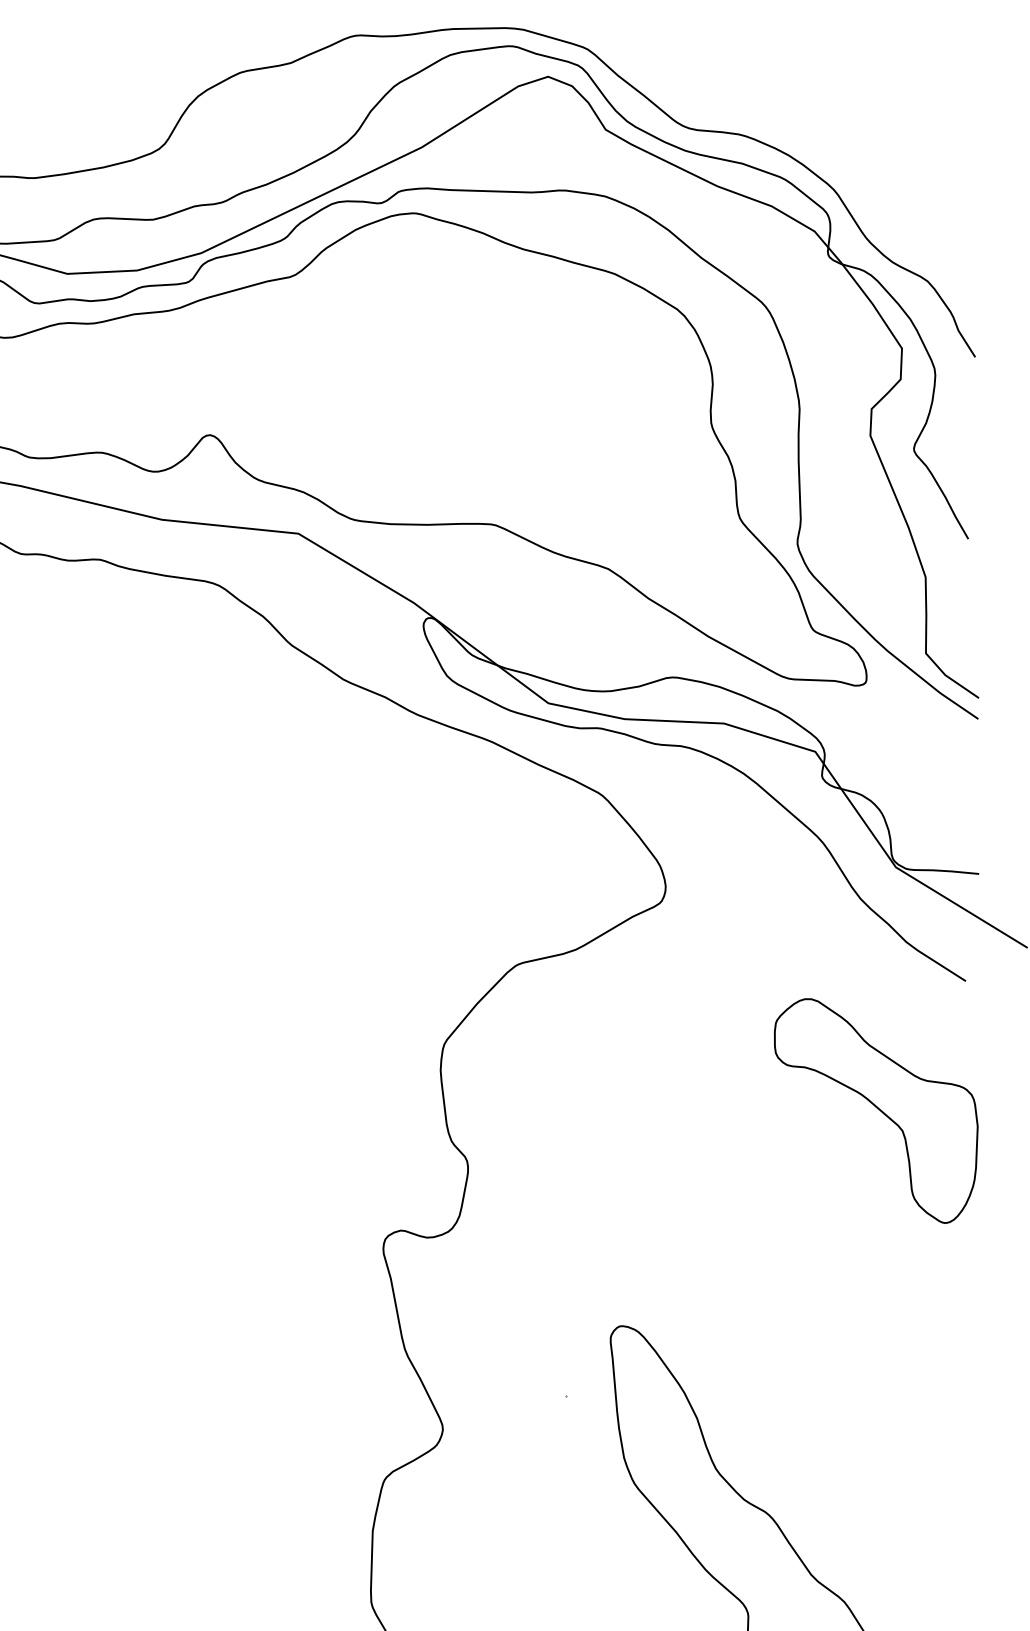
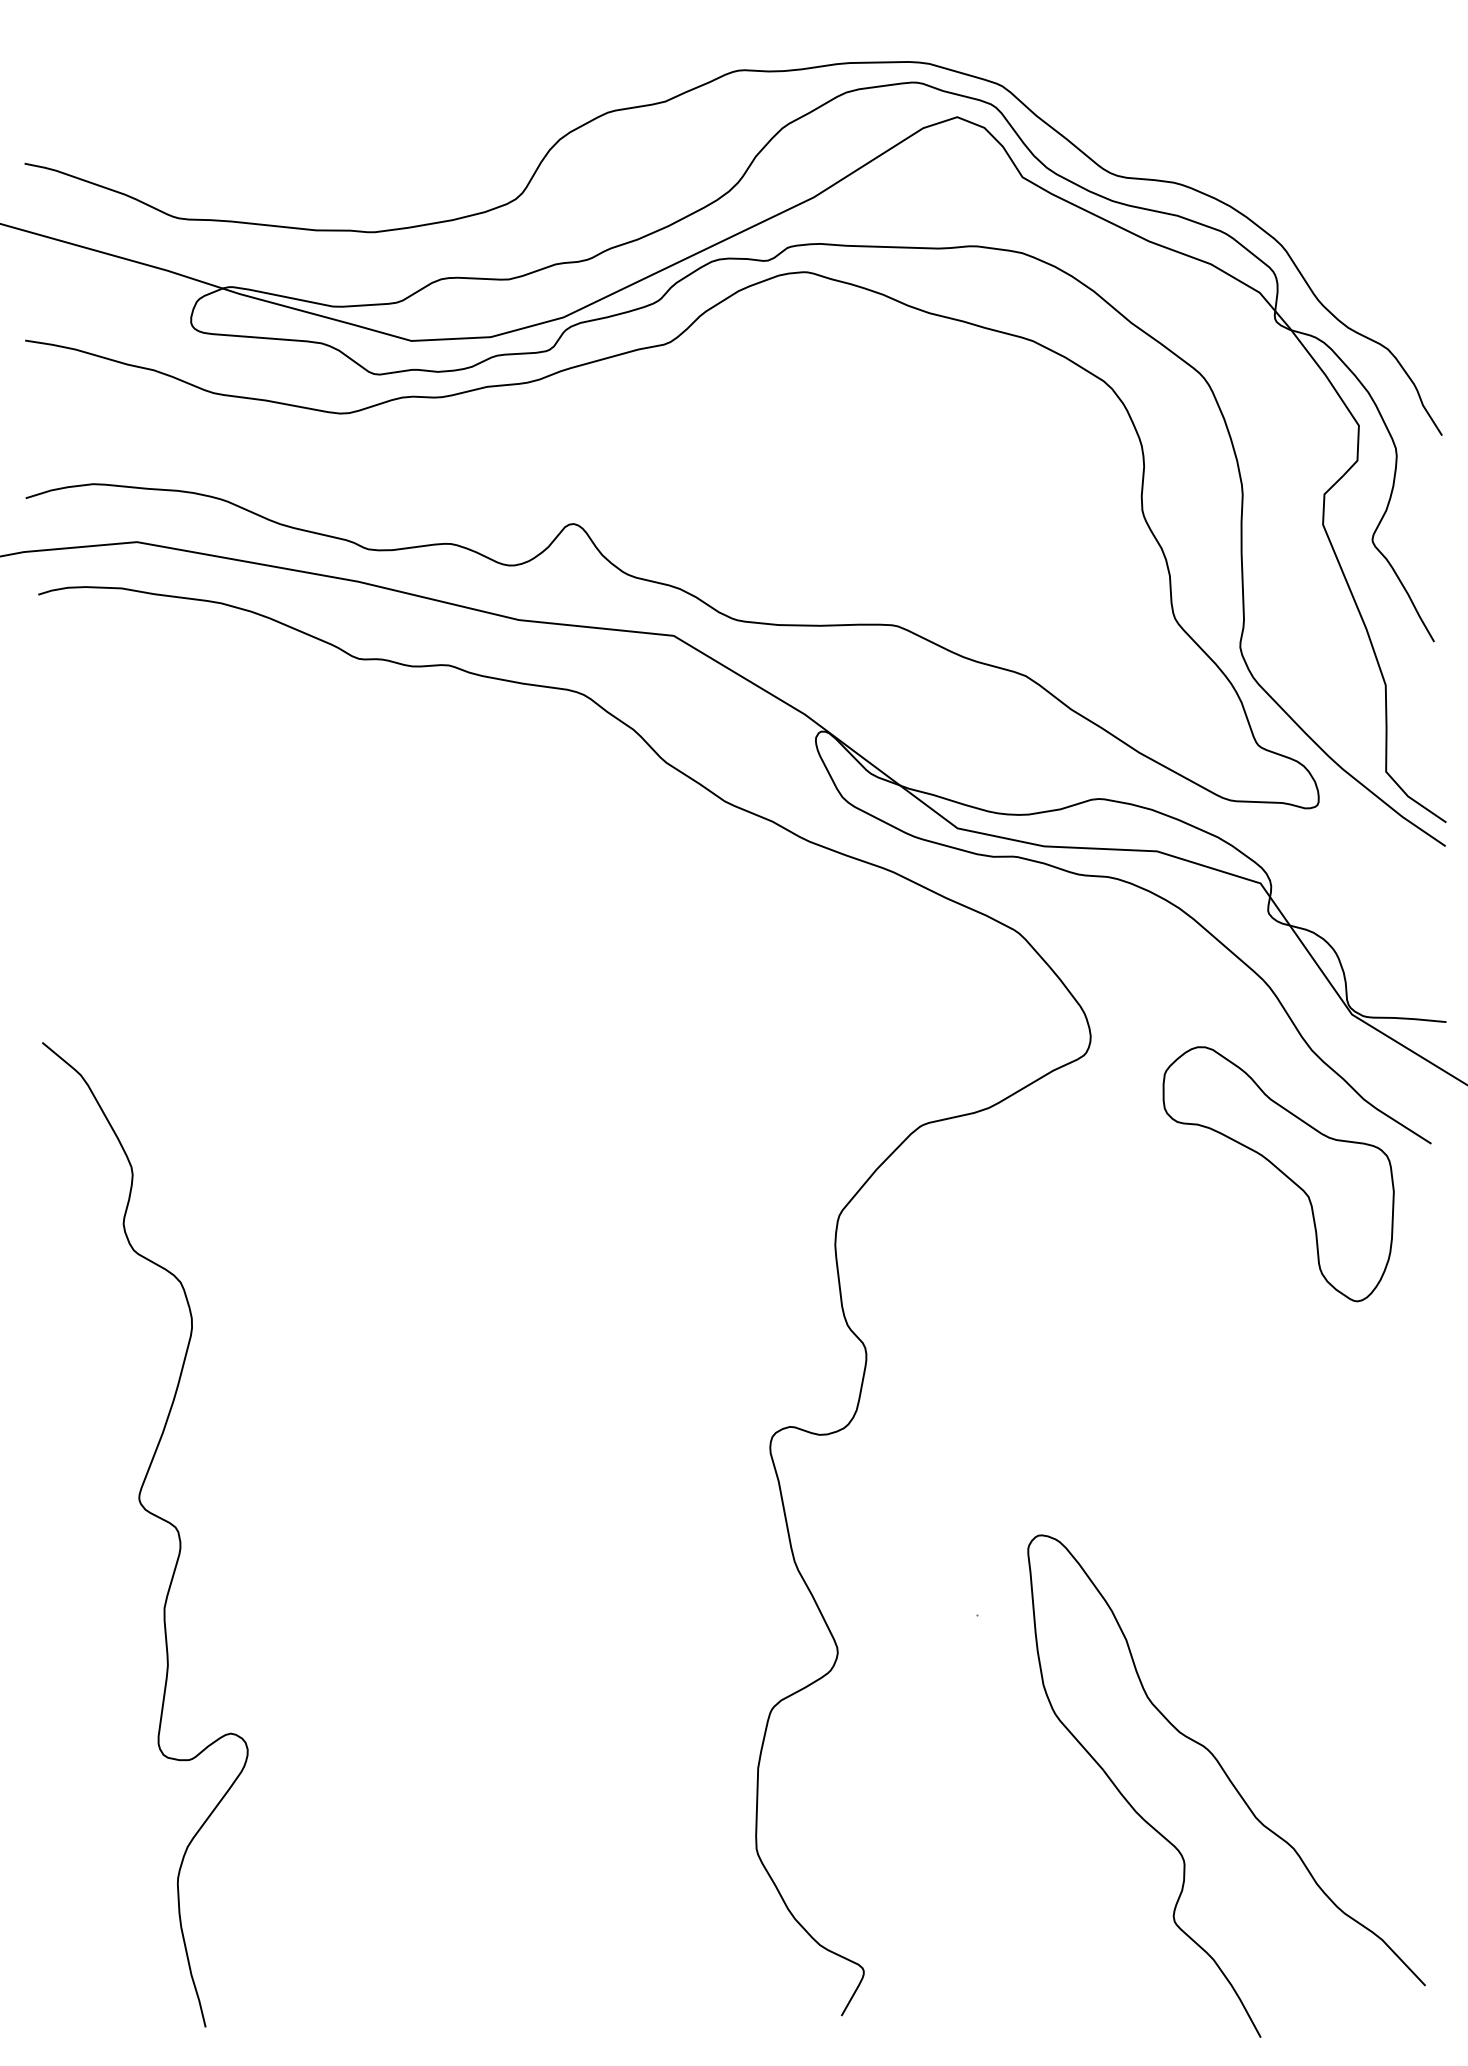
part: (876, 1111) -> (1278, 1174), moved

